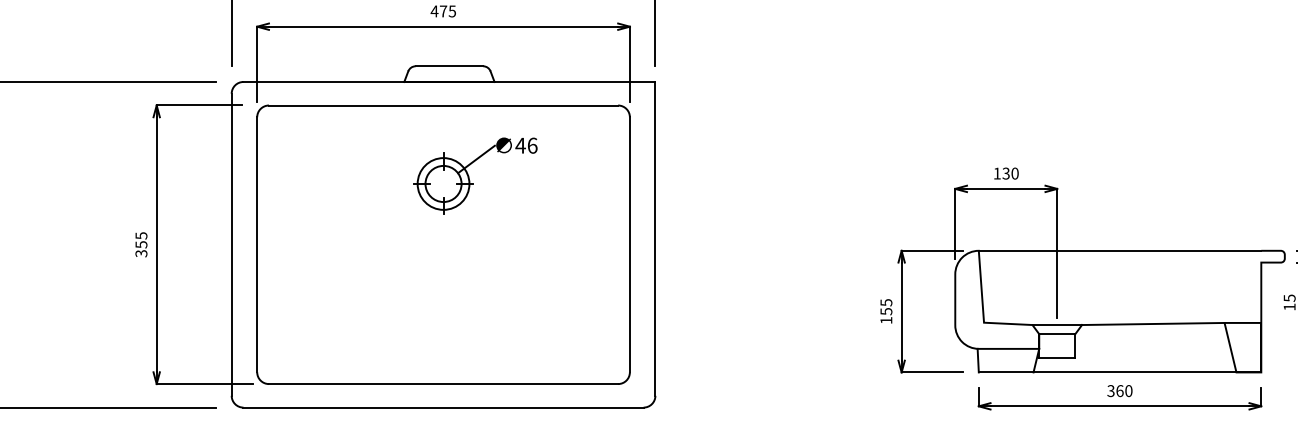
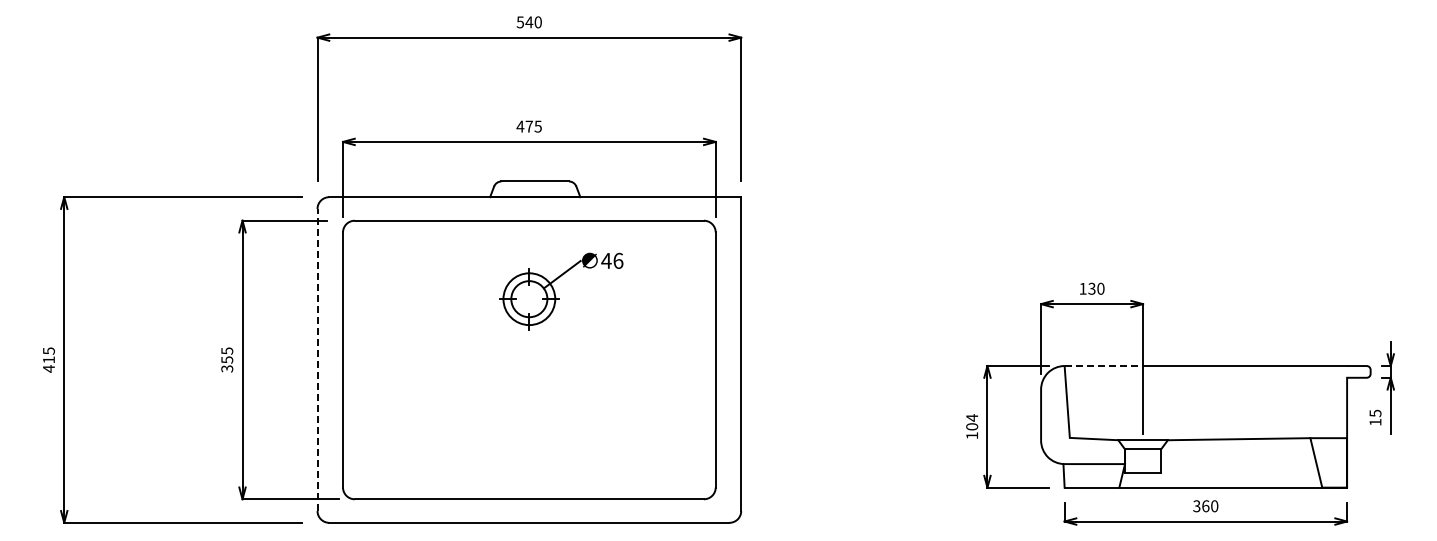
line: (231, 244) -> (317, 359), solid -> dashed
line: (1018, 251) -> (1104, 366), solid -> dashed
text: (886, 307) -> (972, 422), 155 -> 104

